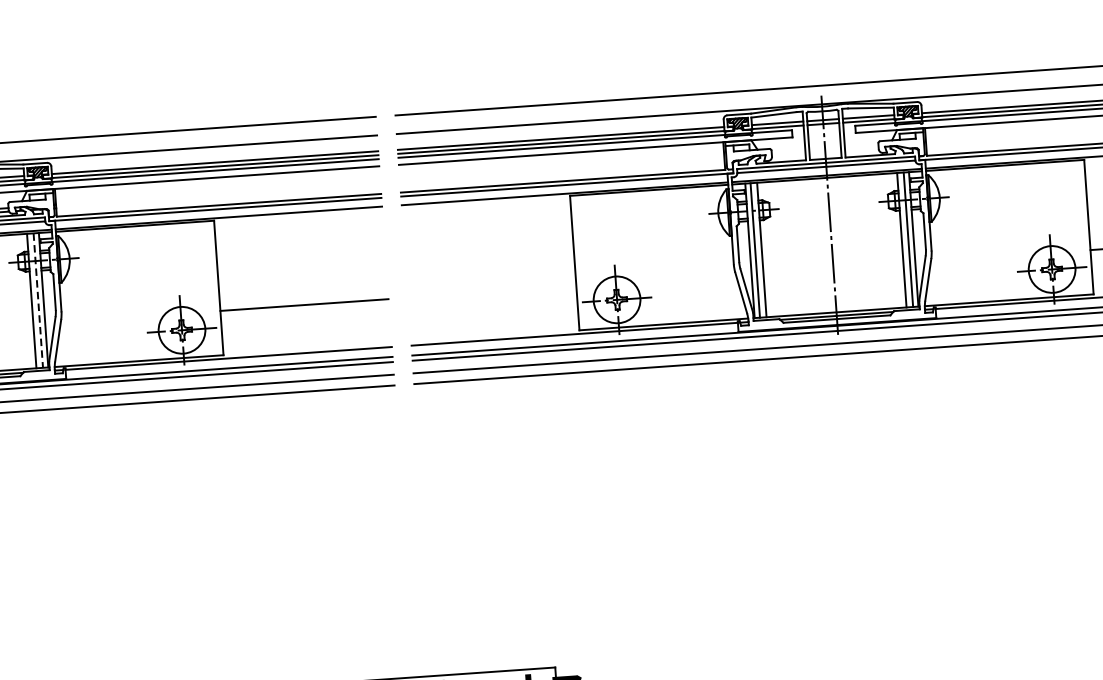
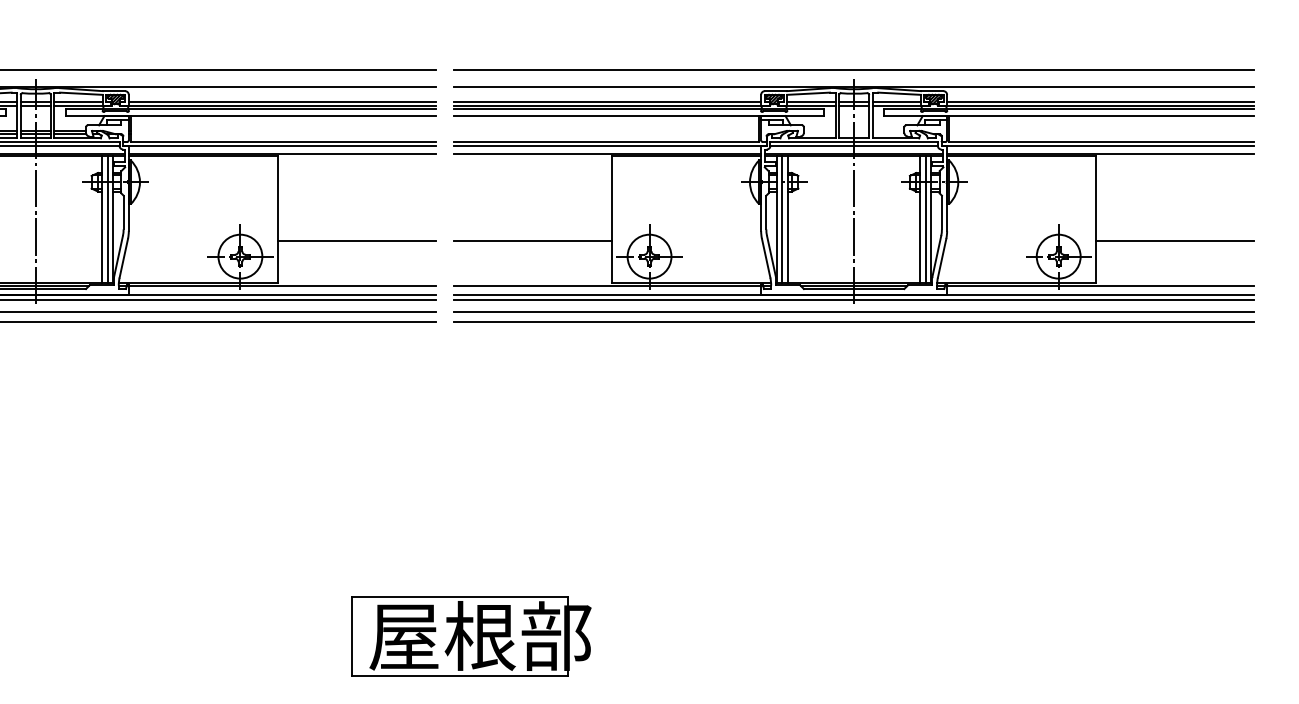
line: (492, 292) -> (533, 241), added
line: (37, 300) -> (107, 219), dashed -> solid

